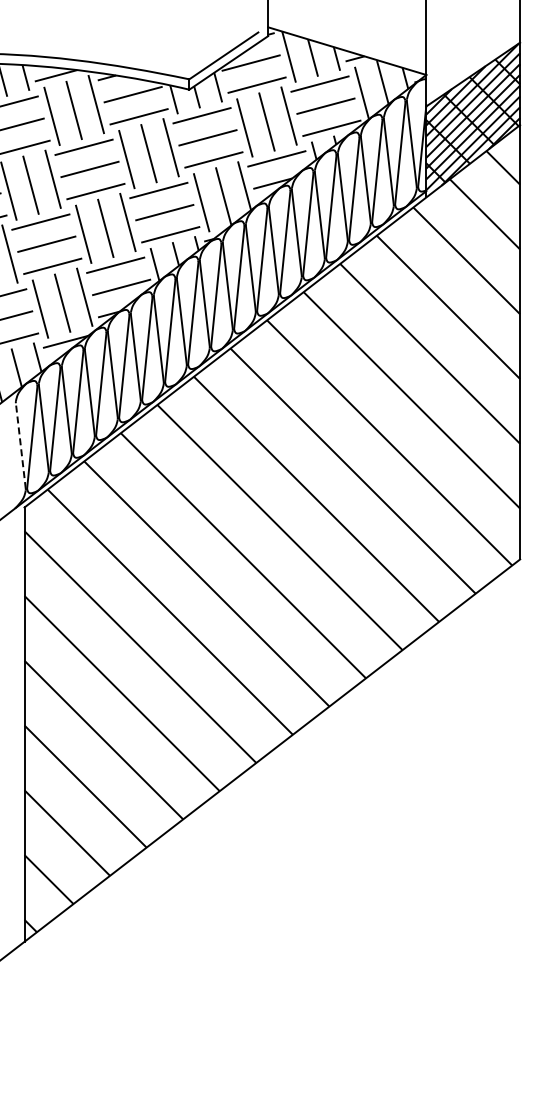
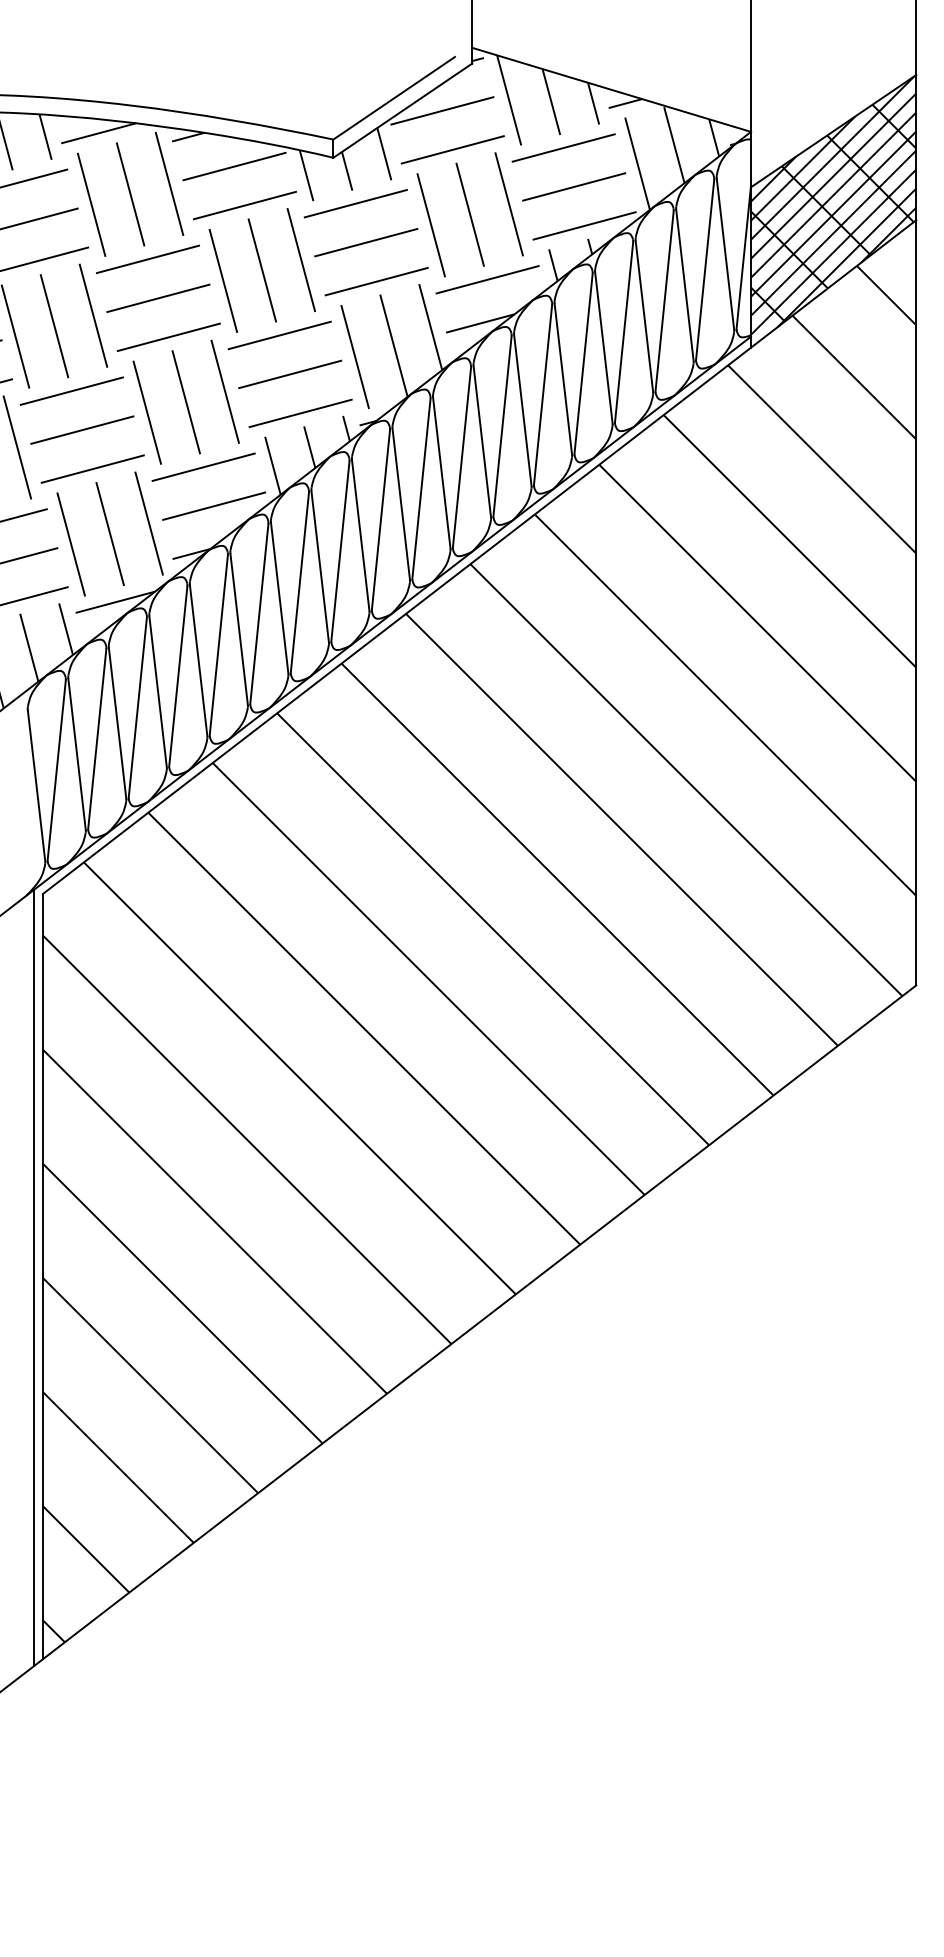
line: (20, 445) -> (35, 784), dashed -> solid
line: (19, 725) -> (34, 1278), added

